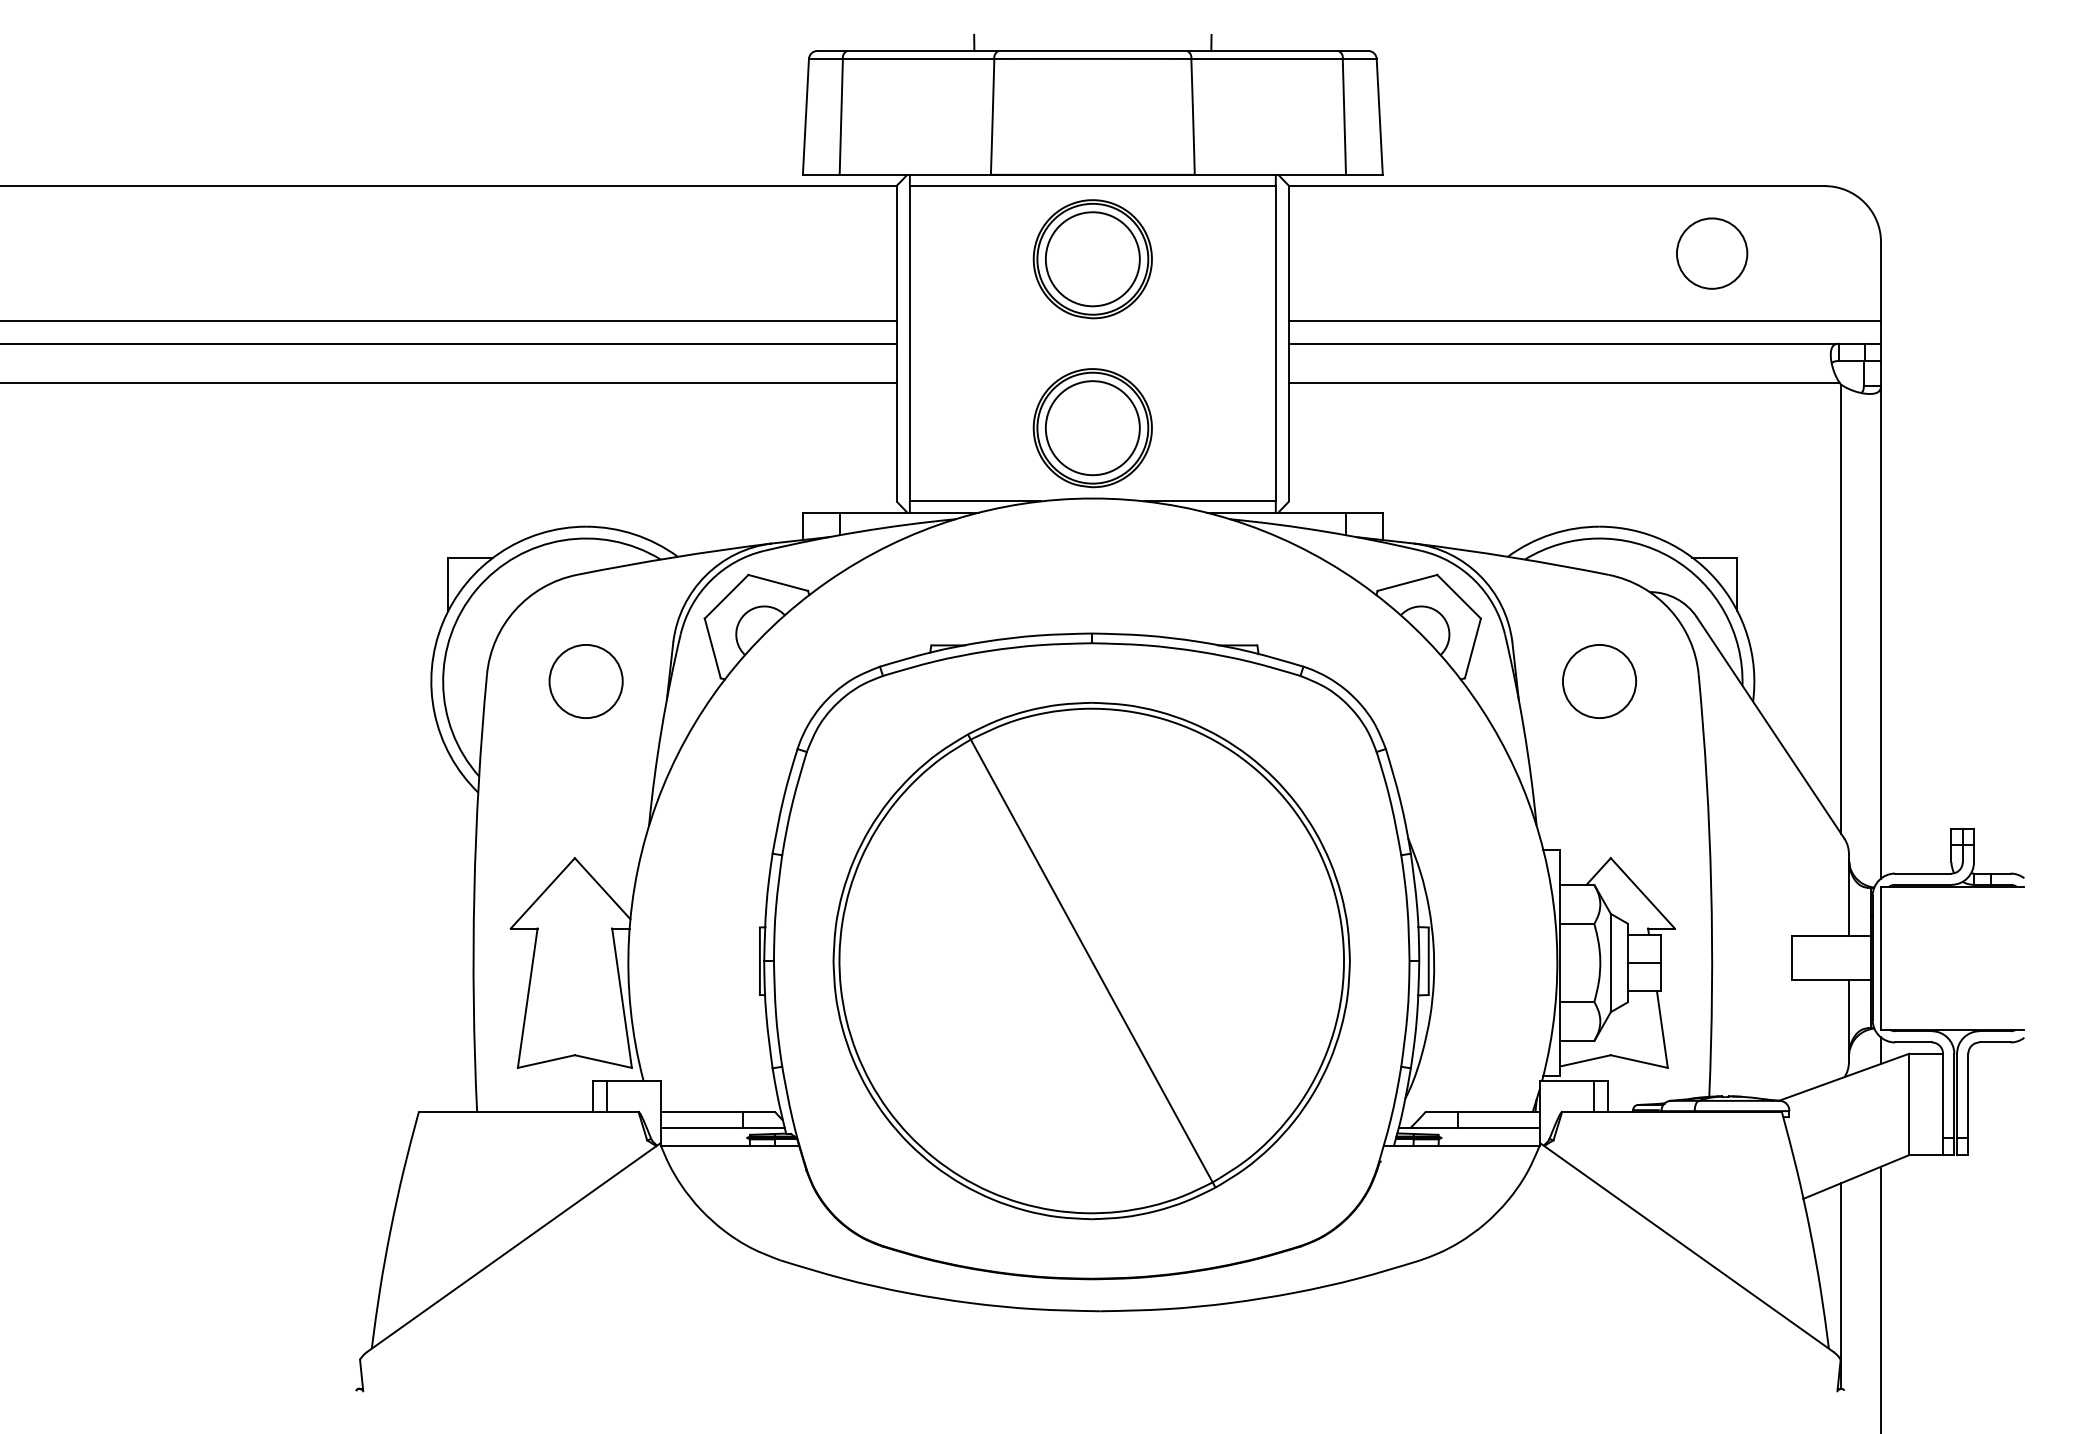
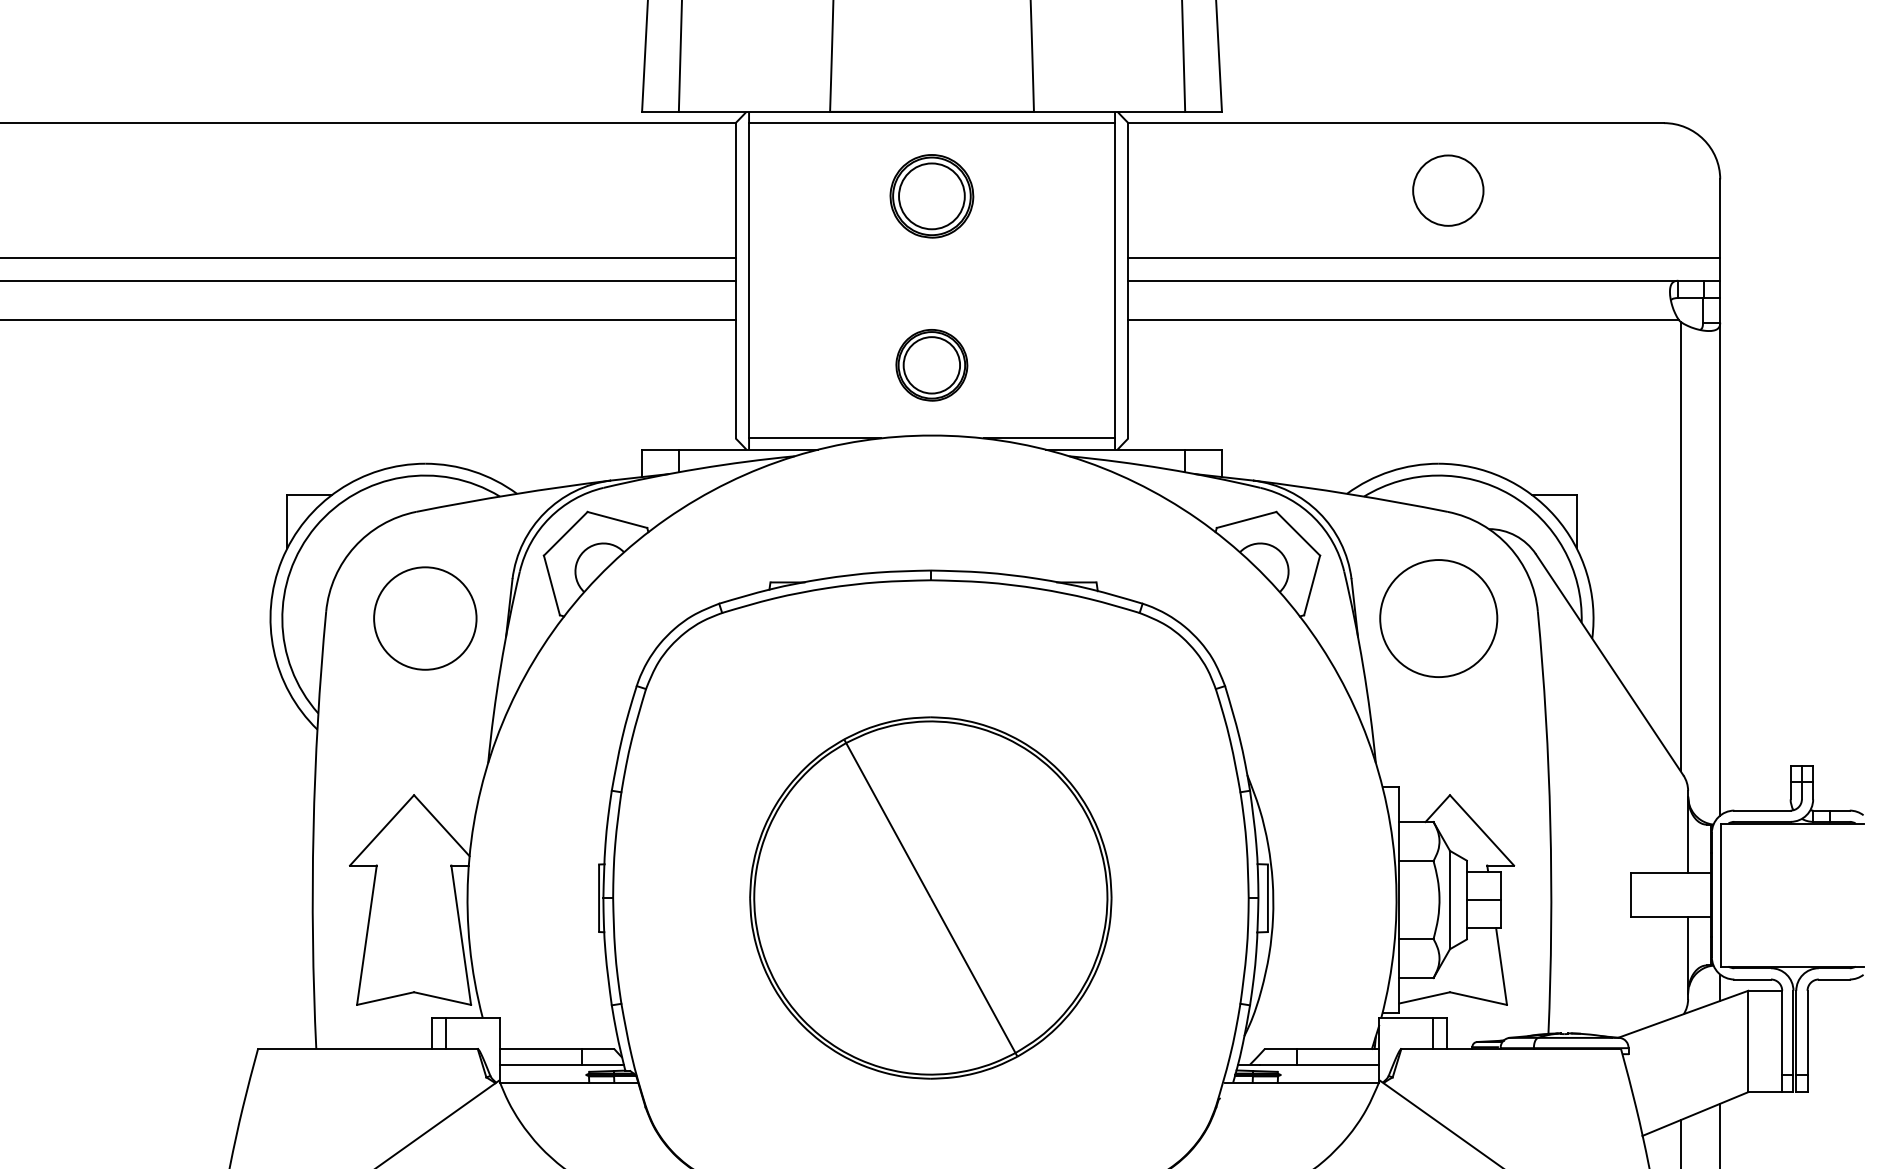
circle: (1712, 253) -> (1448, 190), moved
part: (1092, 259) -> (931, 196), size x0.7
part: (1092, 428) -> (931, 365), size x0.6
circle: (585, 681) -> (424, 618), size x1.4
circle: (1599, 681) -> (1438, 618), size x1.6
part: (1091, 960) -> (930, 897), size x0.7

